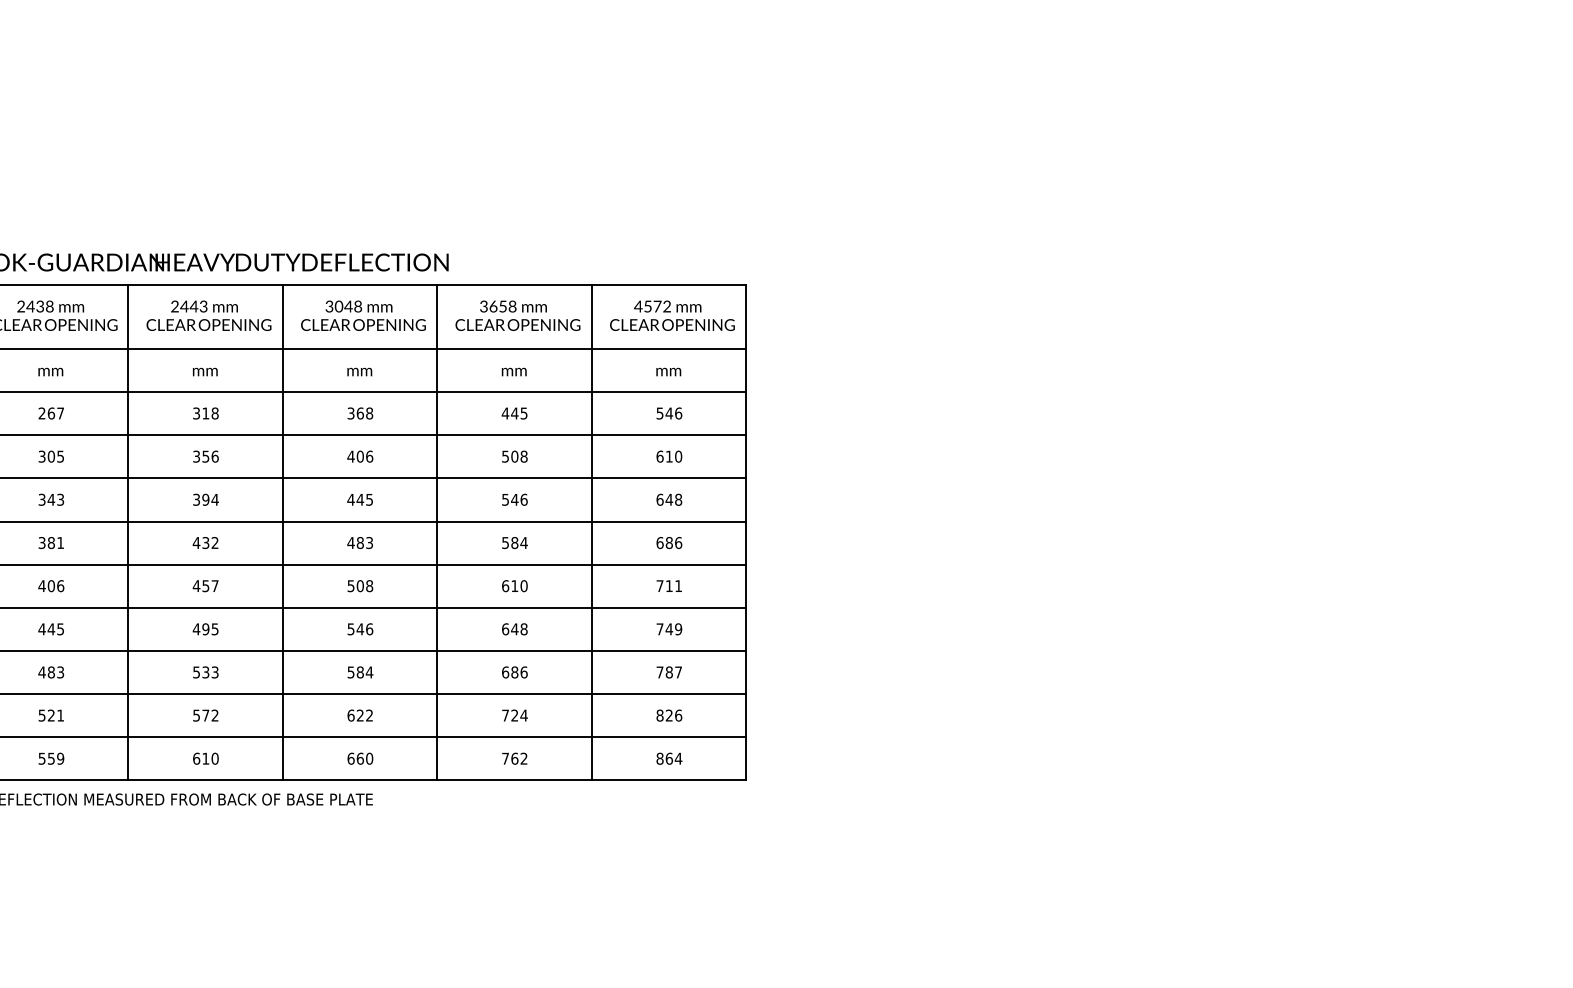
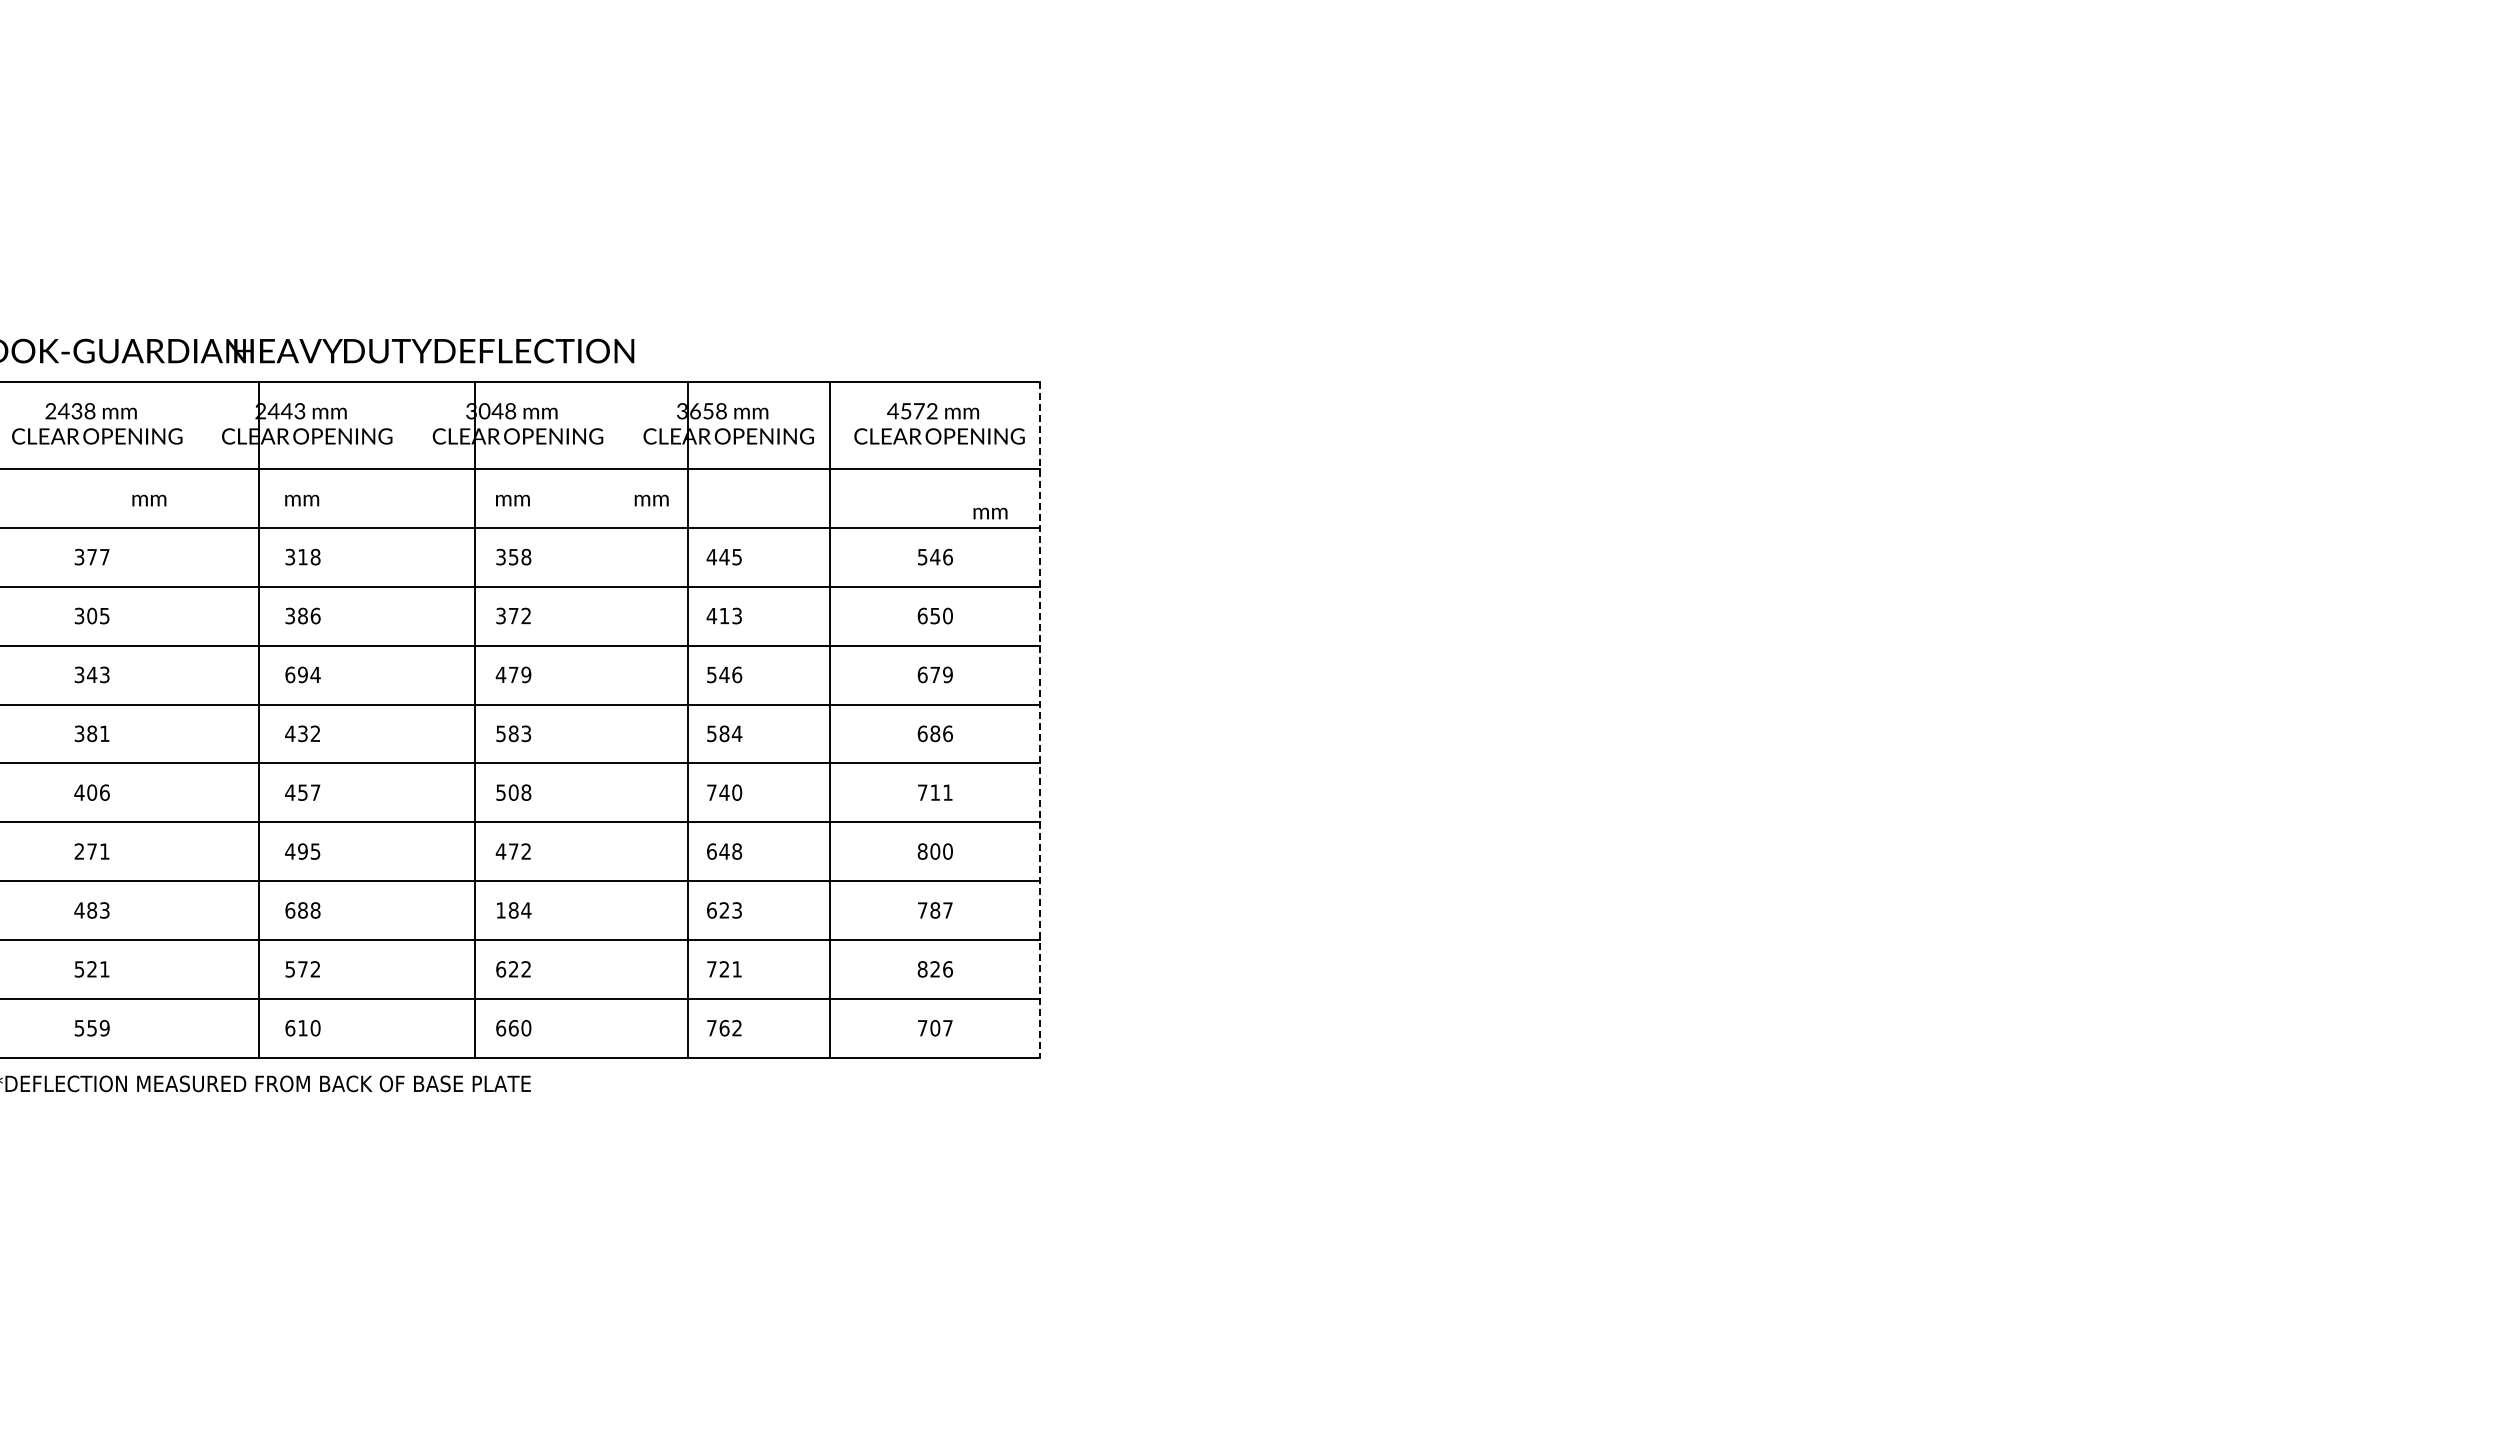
text: (50, 371) -> (149, 500), moved
text: (514, 371) -> (651, 500), moved
text: (668, 371) -> (990, 513), moved
text: (46, 413) -> (85, 556), 267 -> 377
text: (360, 413) -> (513, 556), 368 -> 358
text: (205, 456) -> (302, 615), 356 -> 386
text: (360, 456) -> (513, 615), 406 -> 372
text: (514, 456) -> (724, 615), 508 -> 413
text: (668, 457) -> (934, 616), 610 -> 650
text: (196, 499) -> (290, 674), 394 -> 694
text: (364, 499) -> (519, 674), 445 -> 479
text: (673, 499) -> (941, 674), 648 -> 679
line: (128, 532) -> (259, 719), moved
line: (283, 532) -> (475, 719), moved
line: (437, 532) -> (687, 719), moved
line: (746, 532) -> (1040, 719), solid -> dashed
text: (350, 542) -> (500, 733), 483 -> 583
text: (510, 586) -> (718, 792), 610 -> 740
text: (50, 629) -> (91, 851), 445 -> 271
text: (360, 629) -> (513, 851), 546 -> 472
text: (668, 629) -> (934, 851), 749 -> 800
text: (205, 672) -> (302, 910), 533 -> 688
text: (350, 672) -> (500, 910), 584 -> 184
text: (519, 672) -> (730, 910), 686 -> 623
text: (523, 715) -> (736, 969), 724 -> 721
text: (669, 758) -> (935, 1028), 864 -> 707

